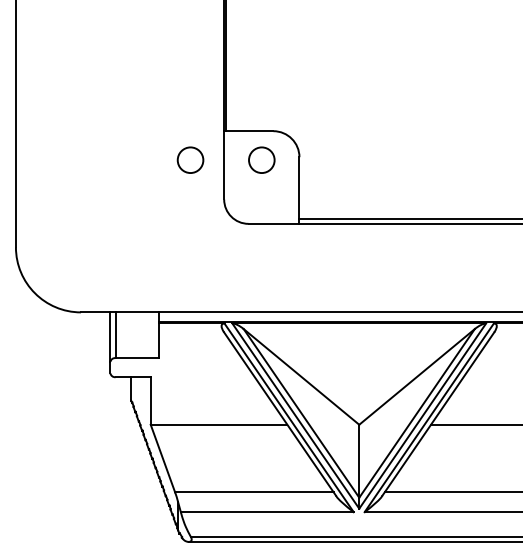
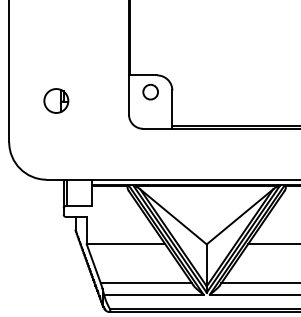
circle: (190, 159) -> (109, 91), removed
part: (98, 174) -> (56, 100), added

